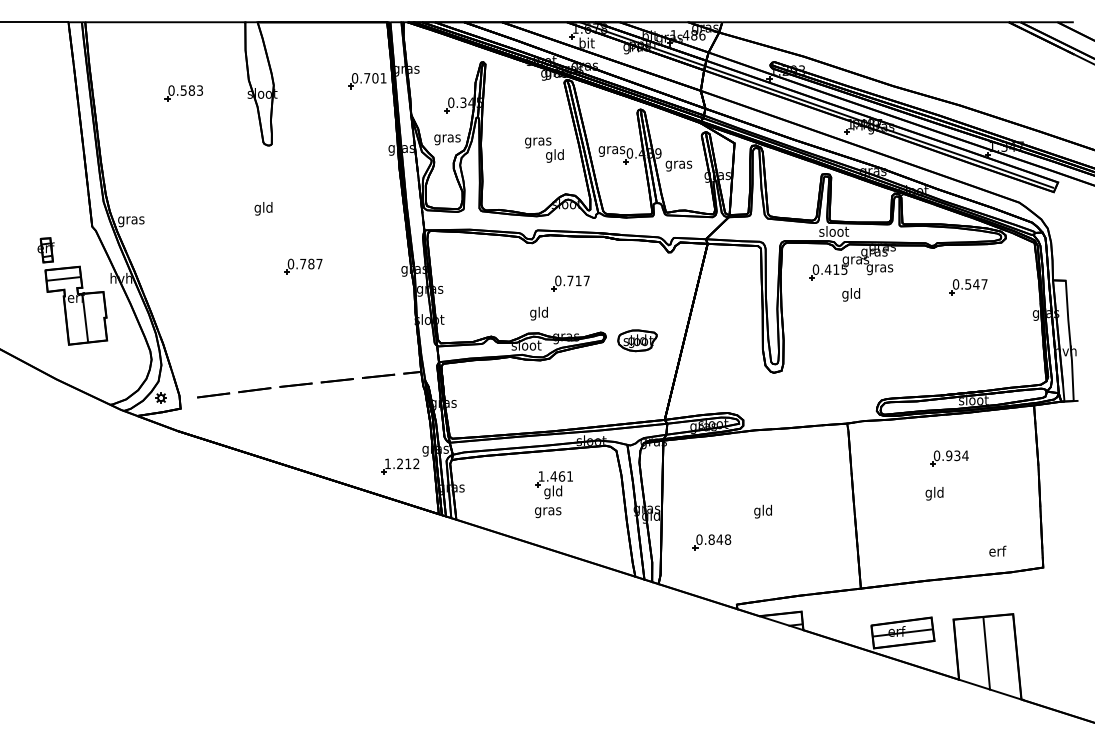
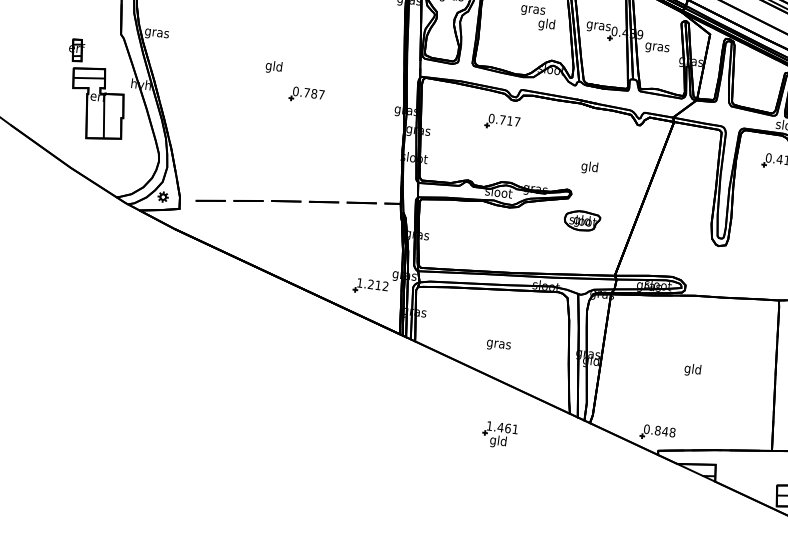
text: (263, 208) -> (273, 66), moved
part: (570, 283) -> (502, 122), moved
text: (538, 313) -> (589, 167), moved
part: (637, 340) -> (582, 220), moved
part: (553, 485) -> (499, 435), moved
part: (711, 542) -> (657, 433), moved

